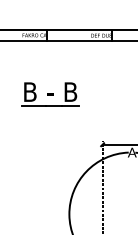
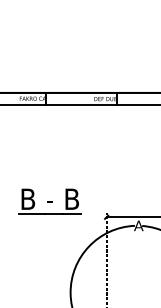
part: (49, 94) -> (49, 201), moved

